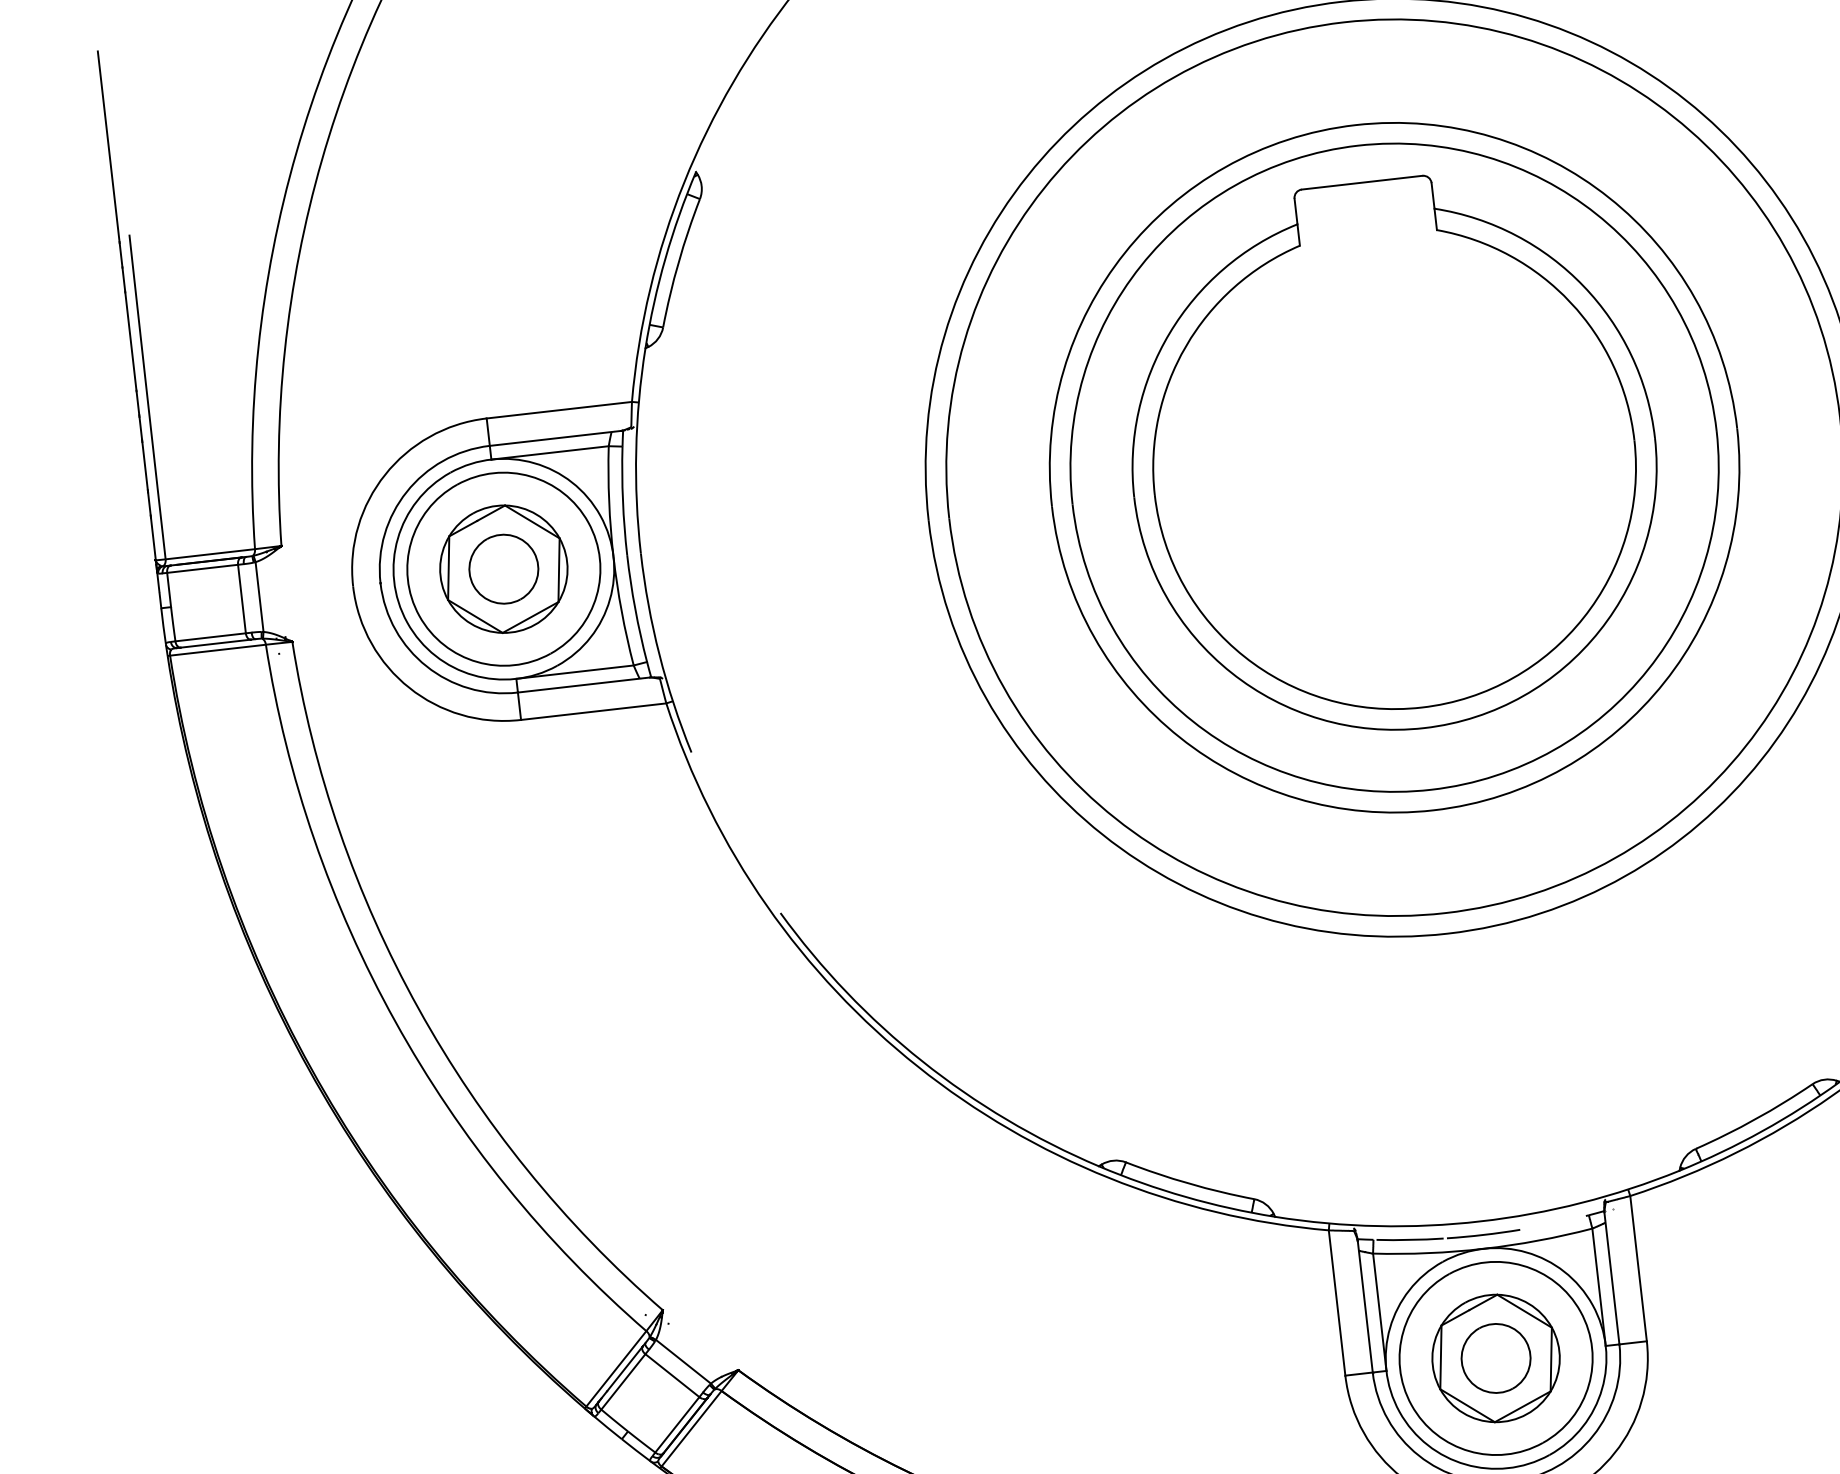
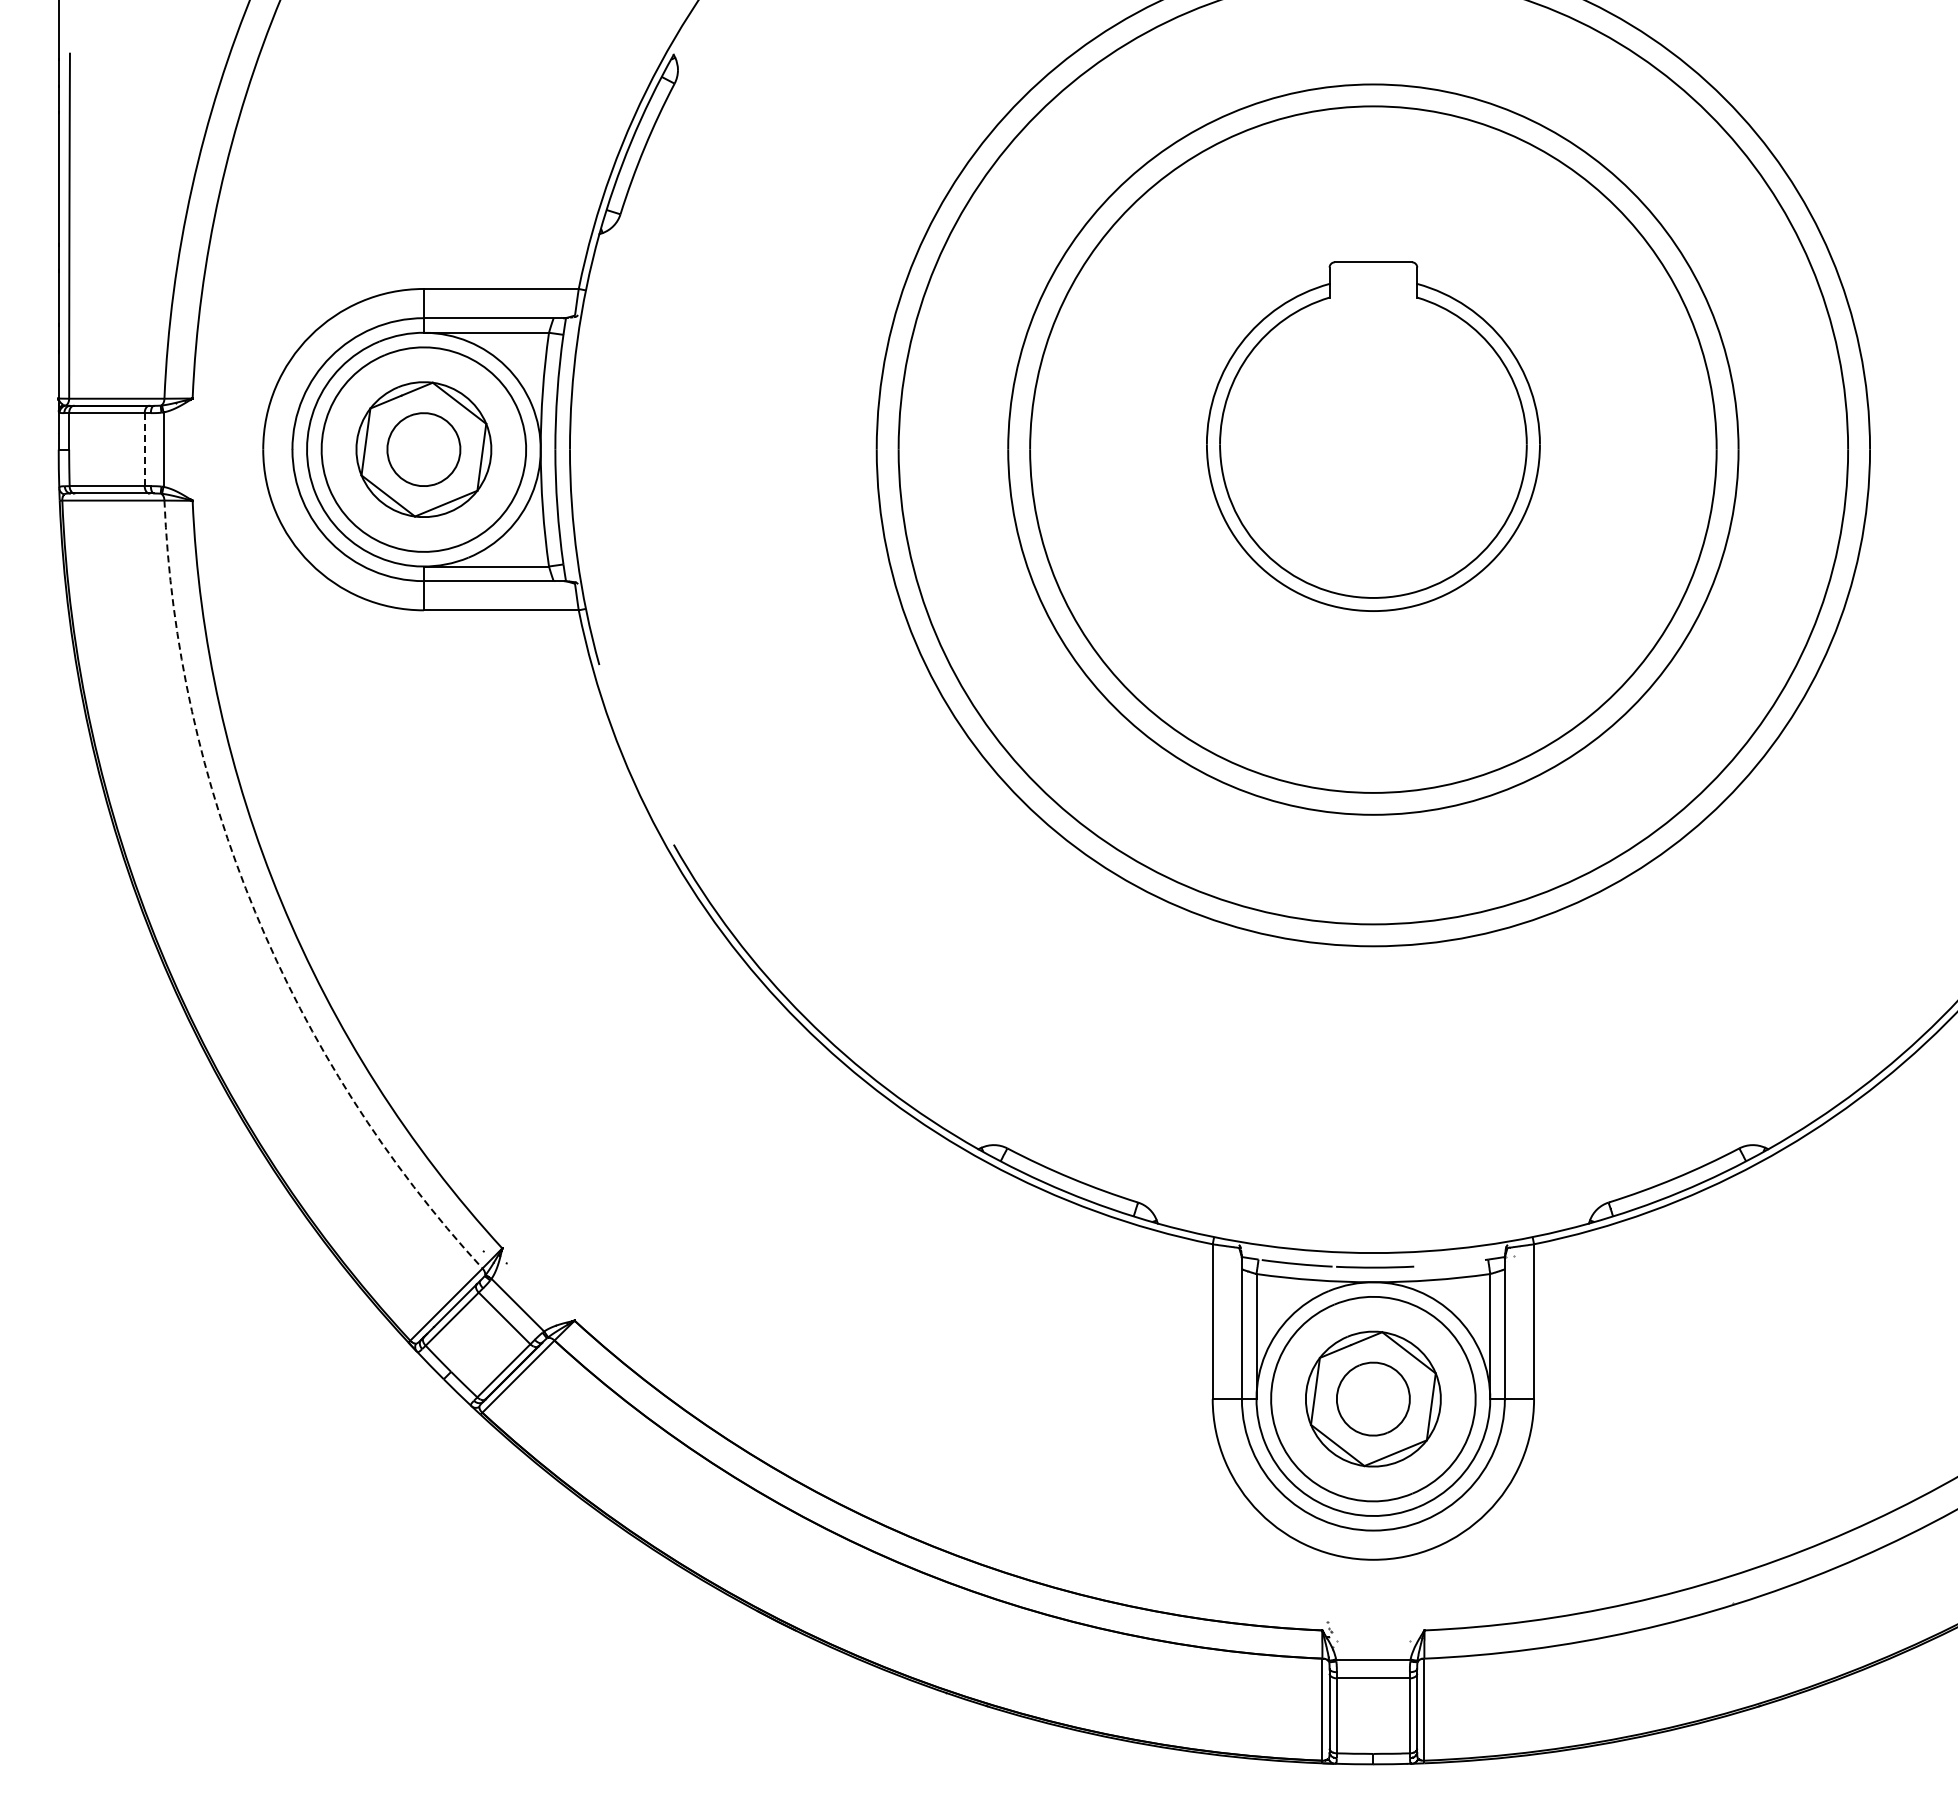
part: (1393, 455) -> (1373, 436), size x0.6
line: (241, 598) -> (144, 449), solid -> dashed
arc: (395, 1021) -> (255, 912), solid -> dashed

